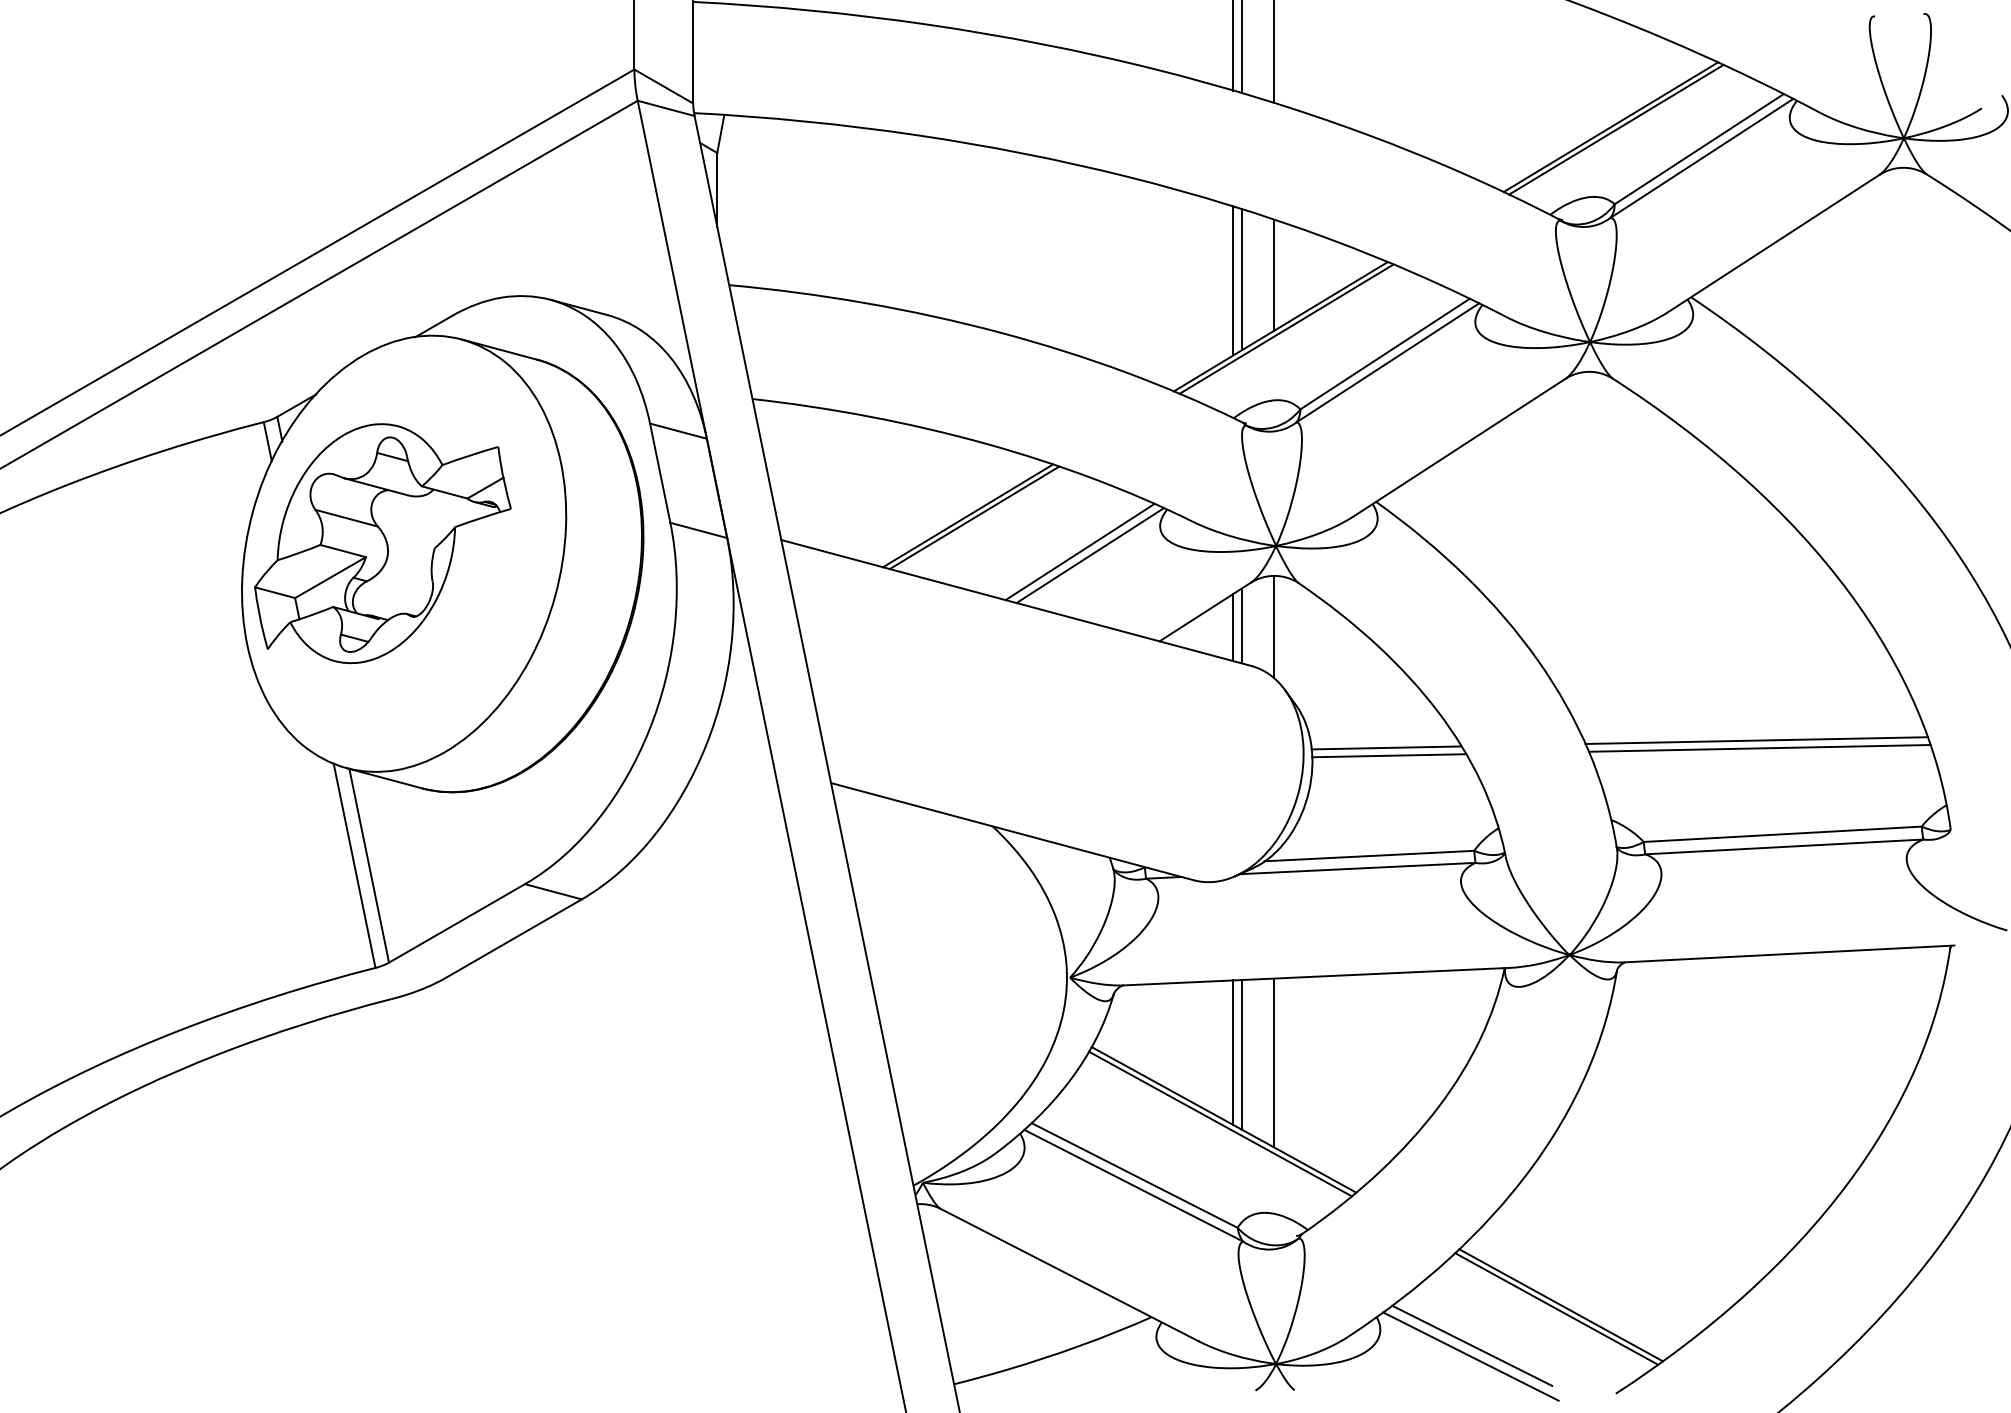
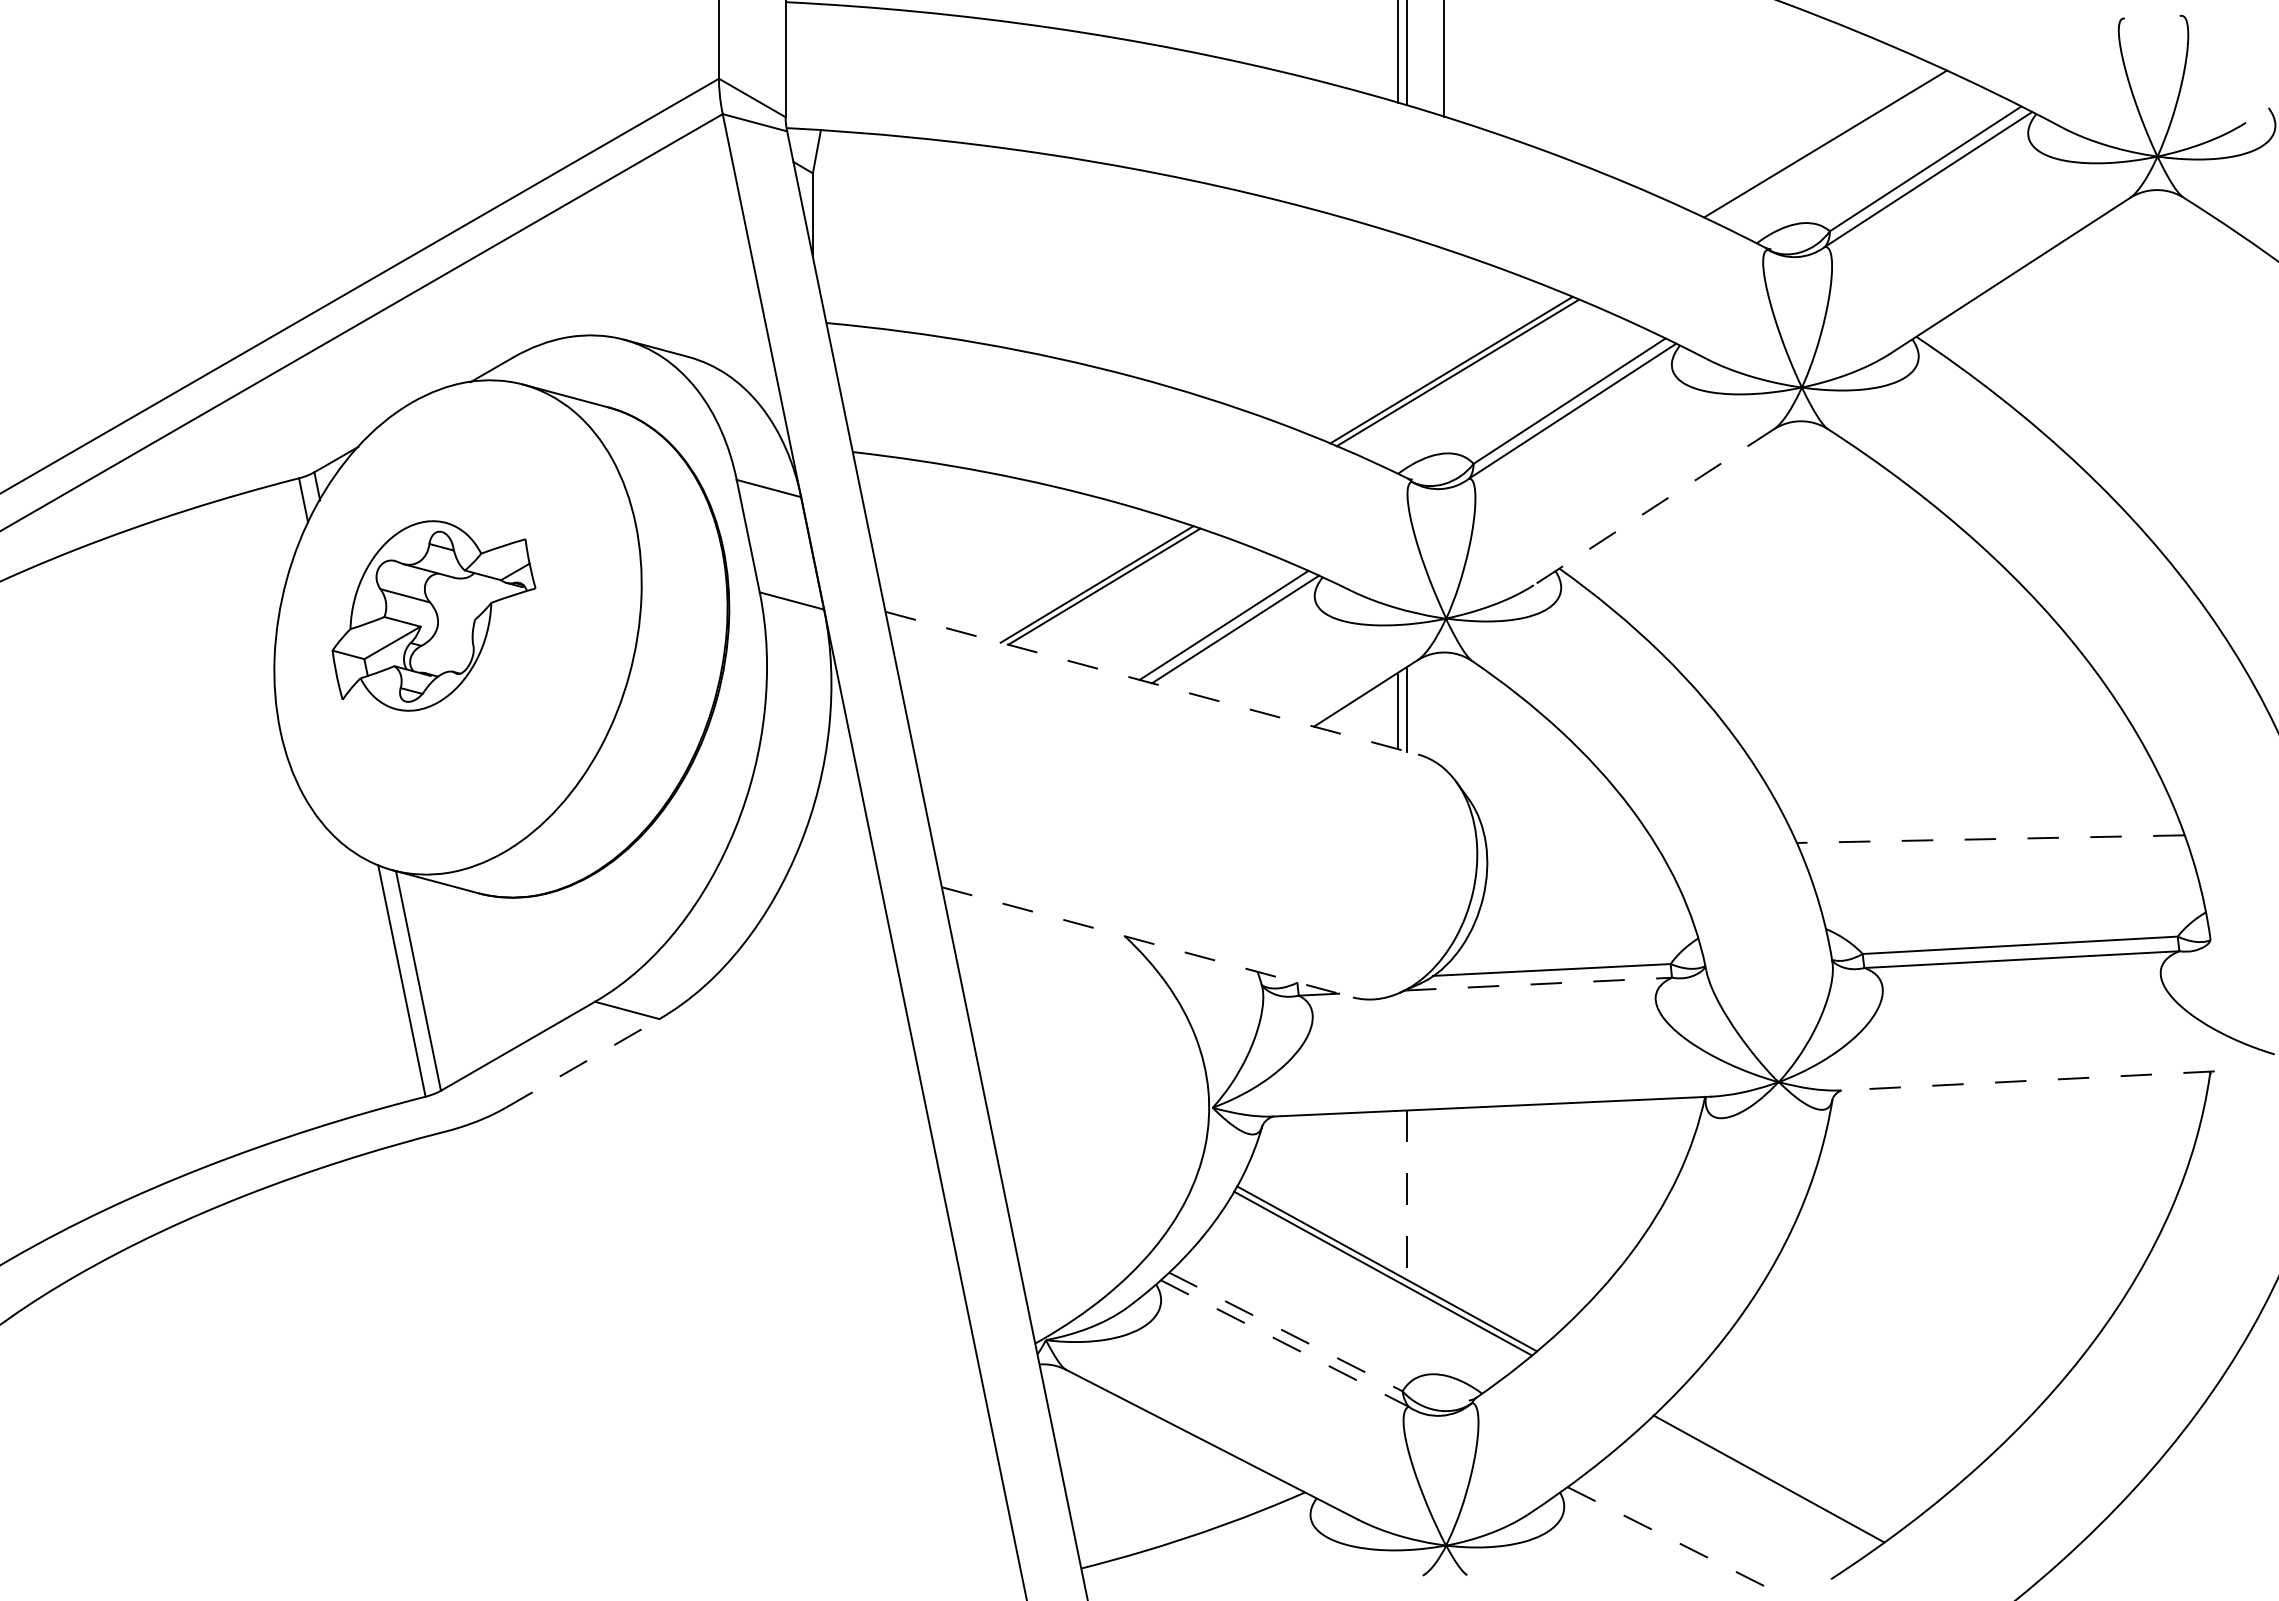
line: (1616, 129) -> (1831, 146), removed
line: (1273, 274) -> (1443, 311), removed
line: (1242, 279) -> (1407, 316), removed
line: (1233, 280) -> (1397, 317), removed
line: (1459, 447) -> (1653, 507), solid -> dashed
part: (382, 543) -> (433, 615), size x0.7
line: (1016, 603) -> (1151, 683), solid -> dashed
line: (1273, 627) -> (1443, 710), removed
line: (1756, 740) -> (1990, 839), solid -> dashed
line: (1386, 747) -> (1571, 847), removed
line: (1759, 747) -> (1993, 847), removed
line: (1389, 755) -> (1574, 856), removed
line: (1012, 831) -> (1147, 942), solid -> dashed
line: (1357, 868) -> (1538, 984), solid -> dashed
line: (513, 938) -> (582, 1063), solid -> dashed
line: (1790, 953) -> (2028, 1080), solid -> dashed
line: (1233, 1052) -> (1397, 1192), removed
line: (1242, 1055) -> (1407, 1195), solid -> dashed
line: (1273, 1063) -> (1443, 1204), removed
line: (1134, 1175) -> (1285, 1331), solid -> dashed
line: (1134, 1185) -> (1285, 1343), solid -> dashed
line: (1556, 1308) -> (1763, 1482), removed
line: (1471, 1345) -> (1667, 1524), removed
line: (1471, 1356) -> (1667, 1537), solid -> dashed

